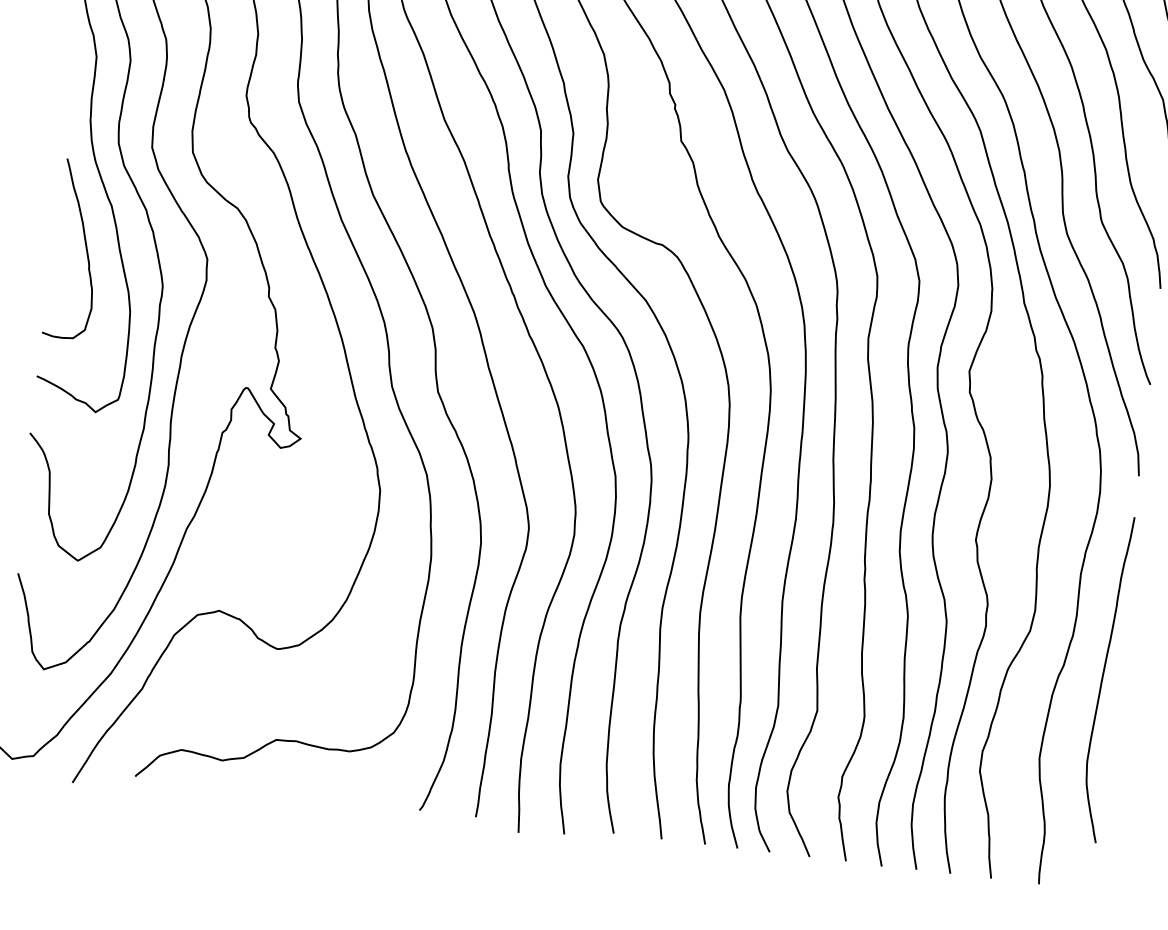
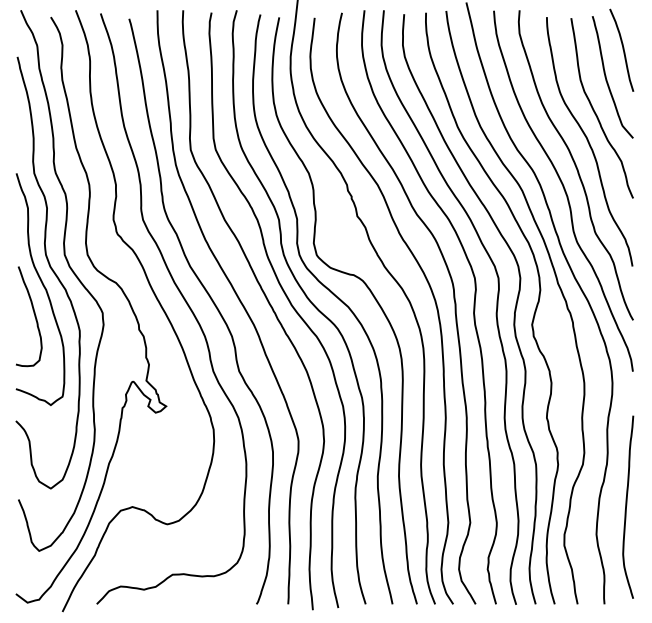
curve: (1105, 675) -> (627, 505), moved

